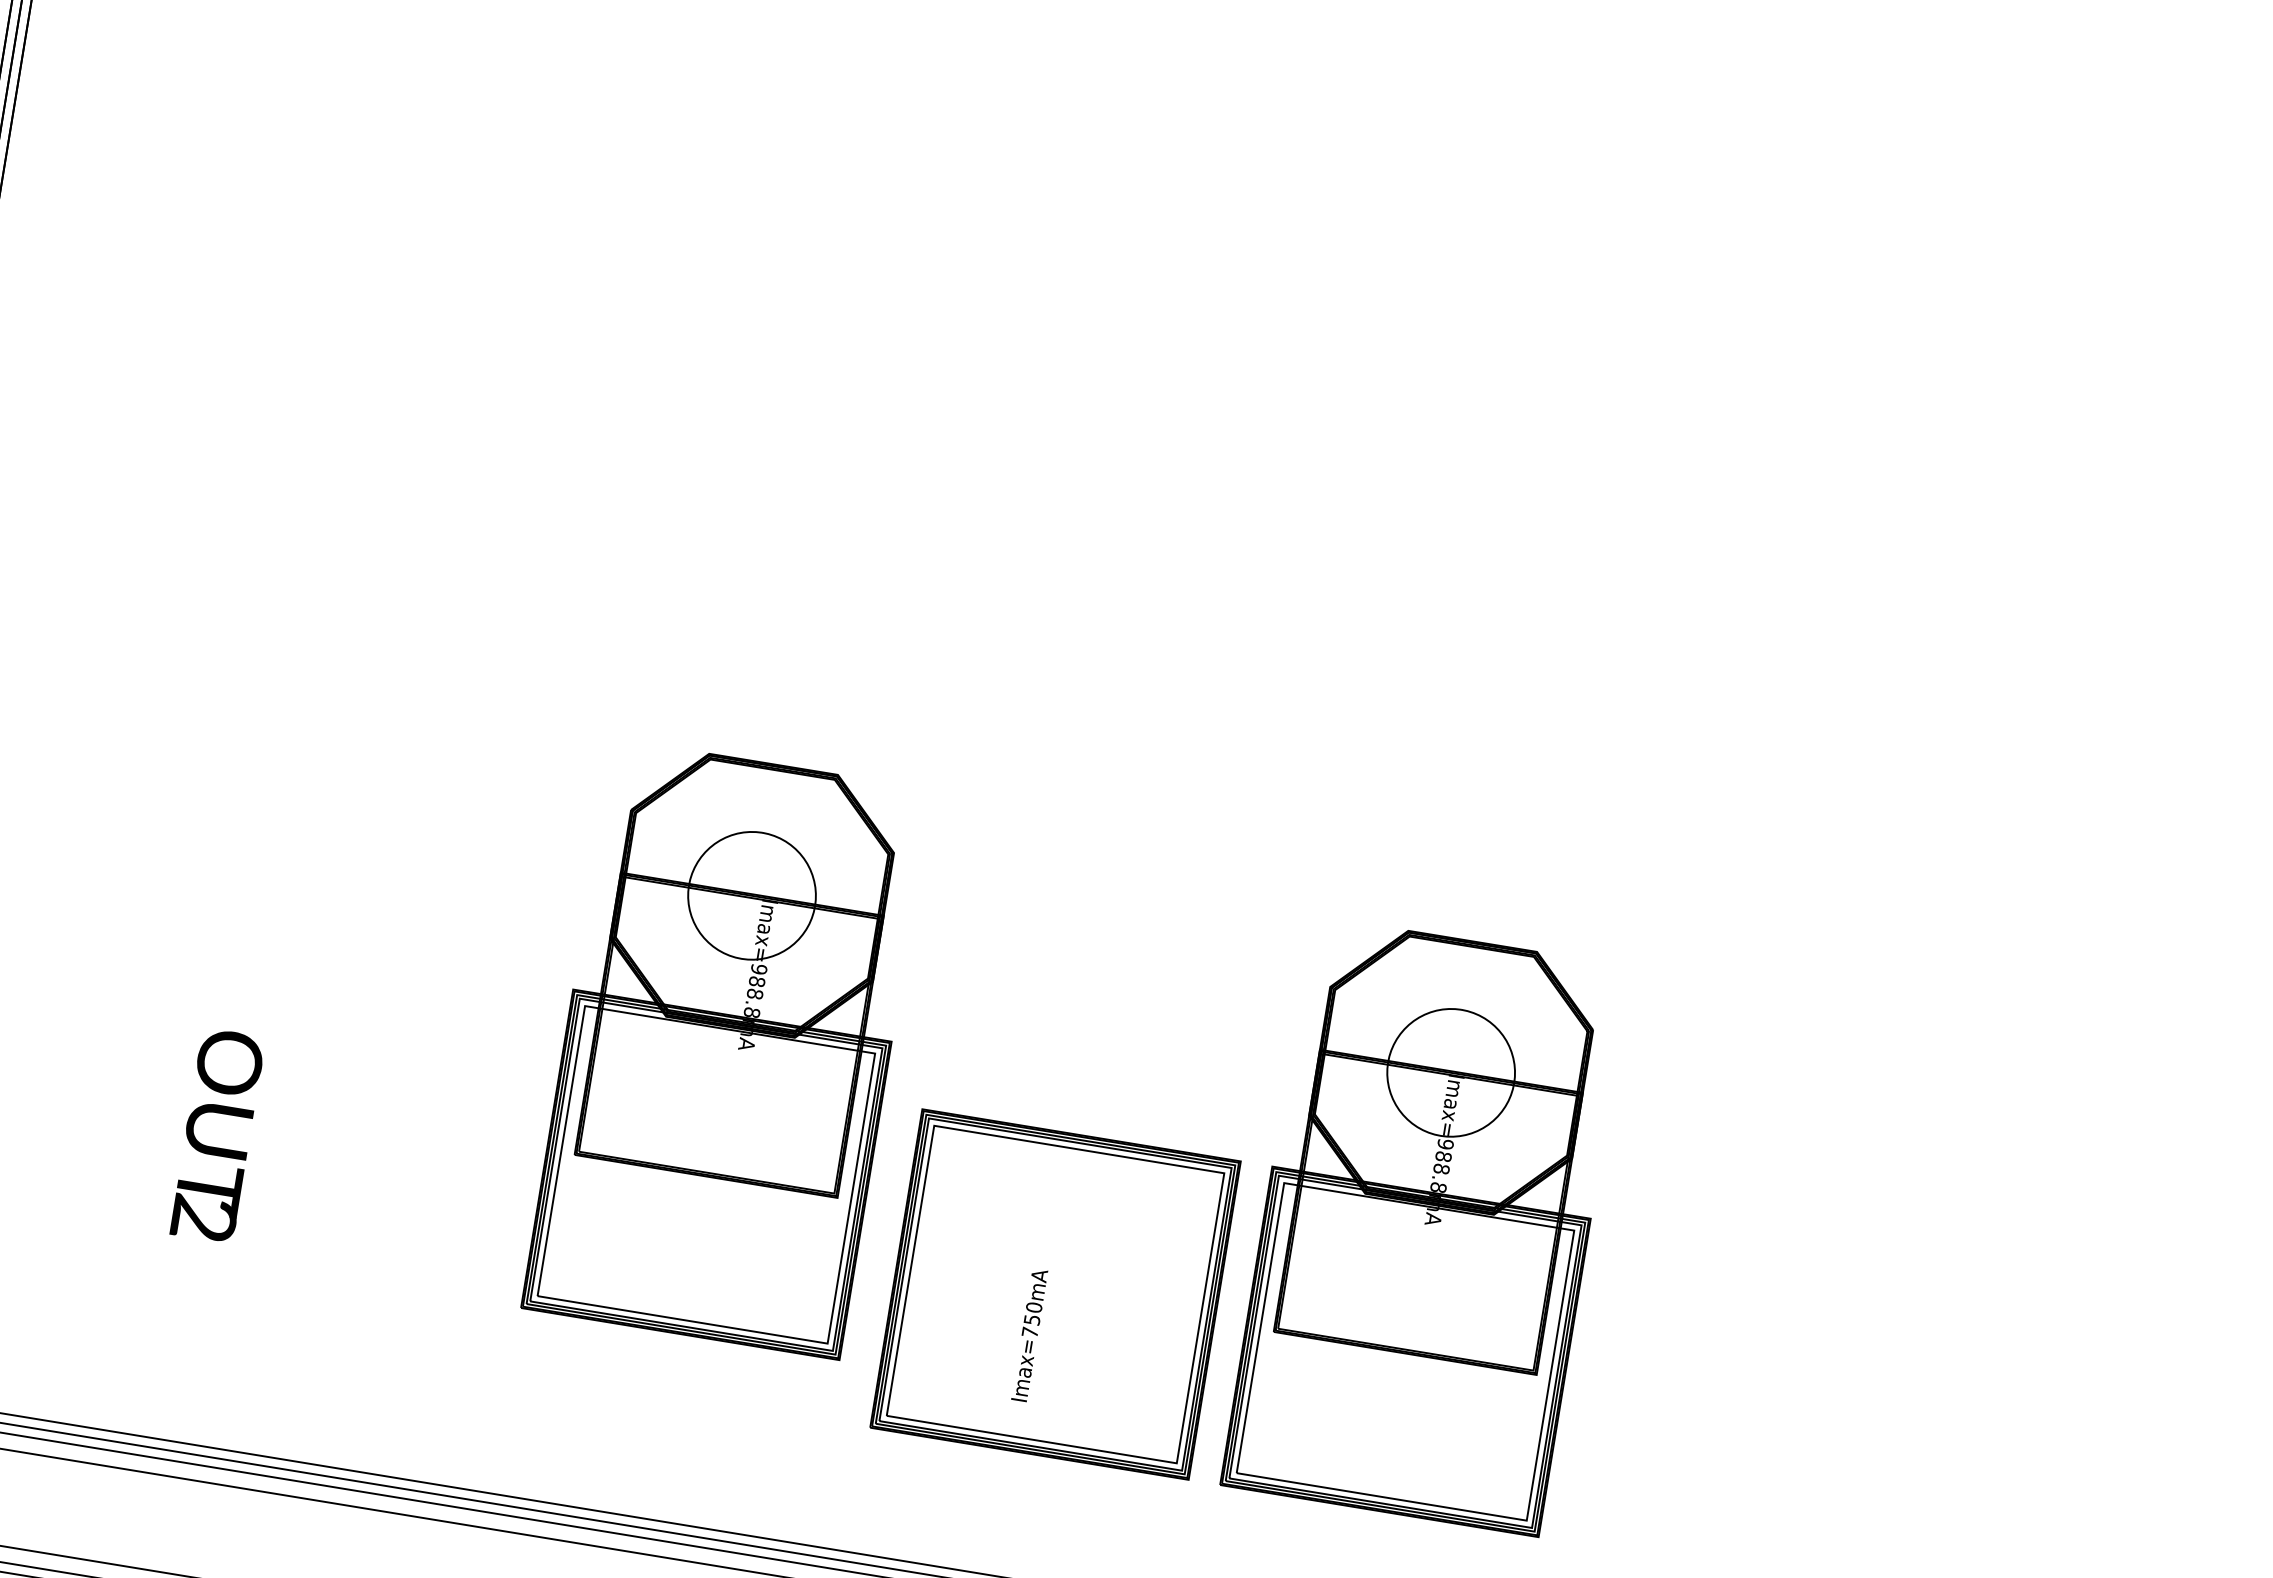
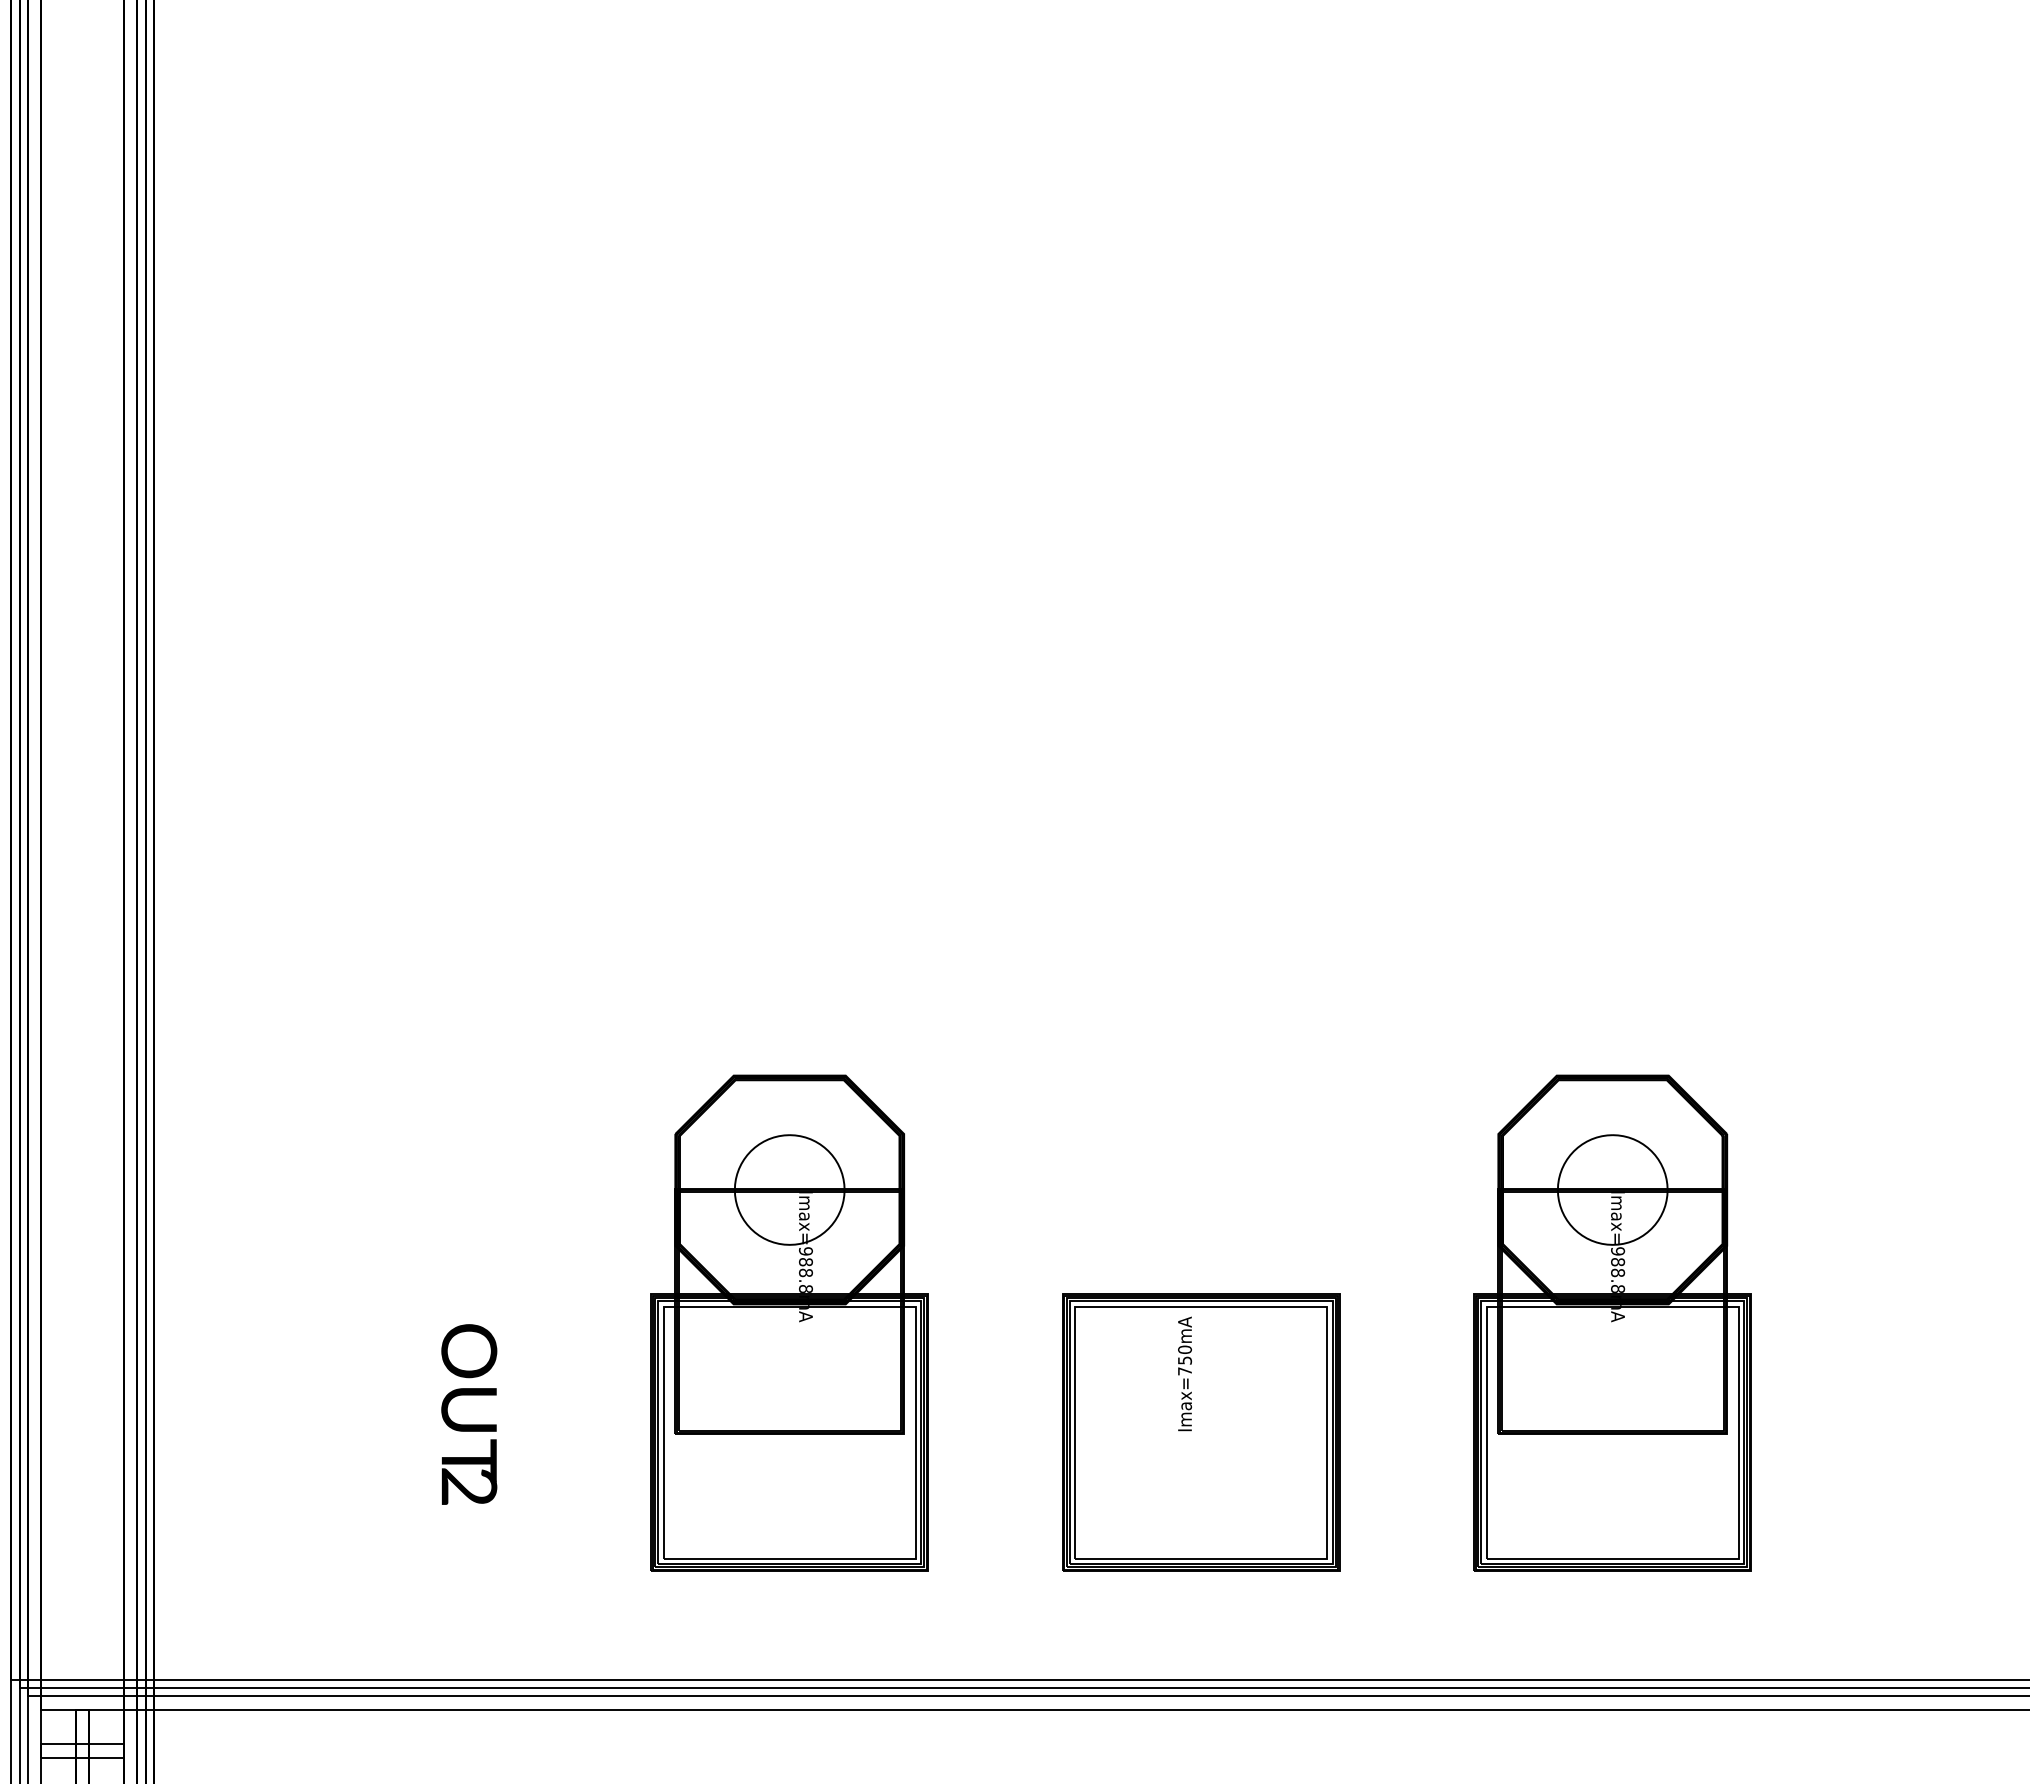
part: (726, 1048) -> (789, 1322), moved
part: (1425, 1225) -> (1612, 1322), moved
text: (1029, 1334) -> (1184, 1373), moved

